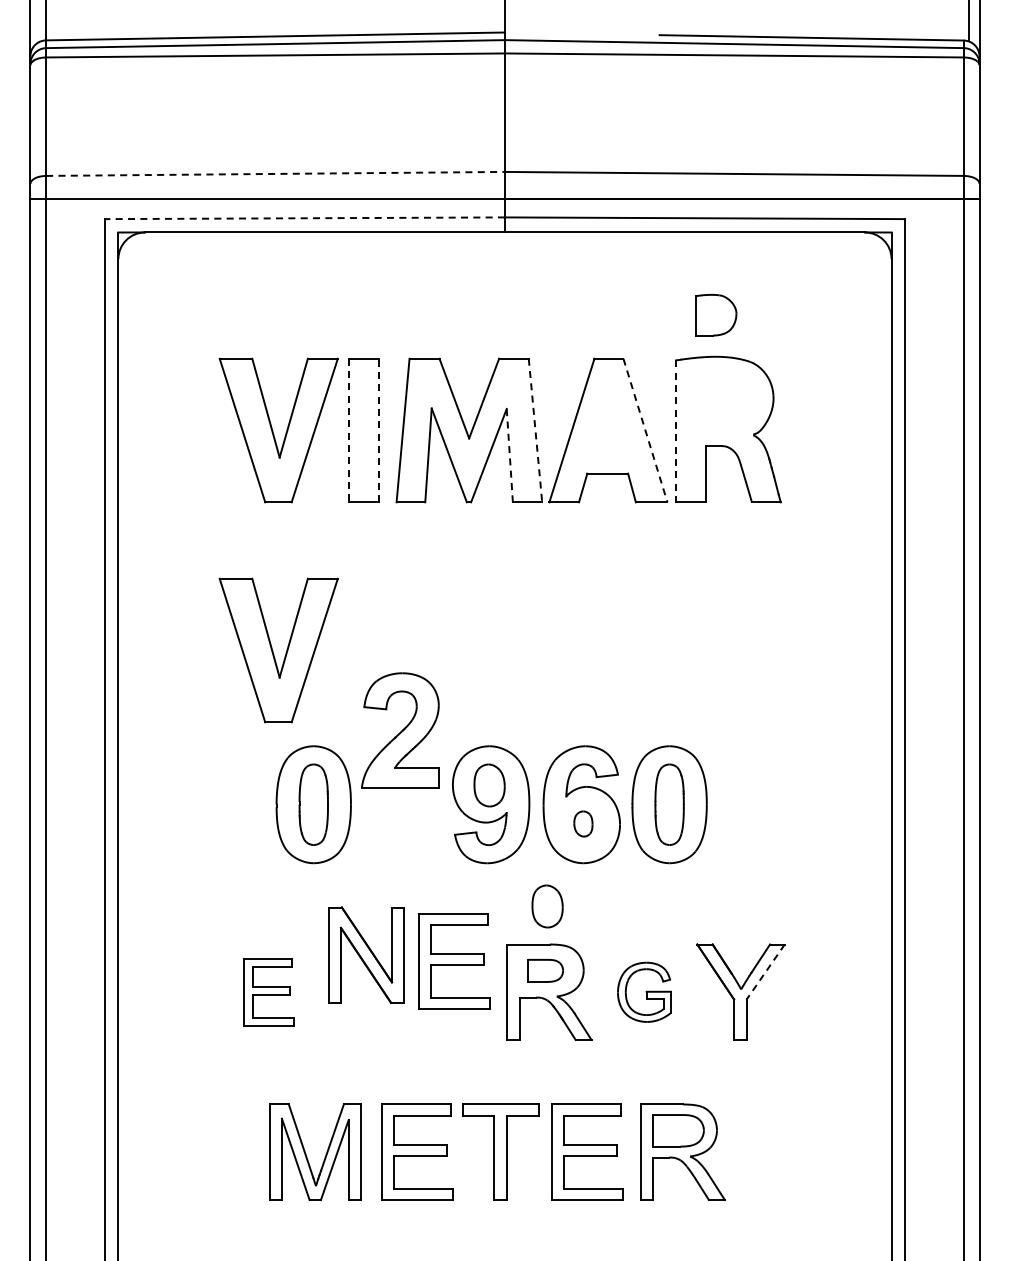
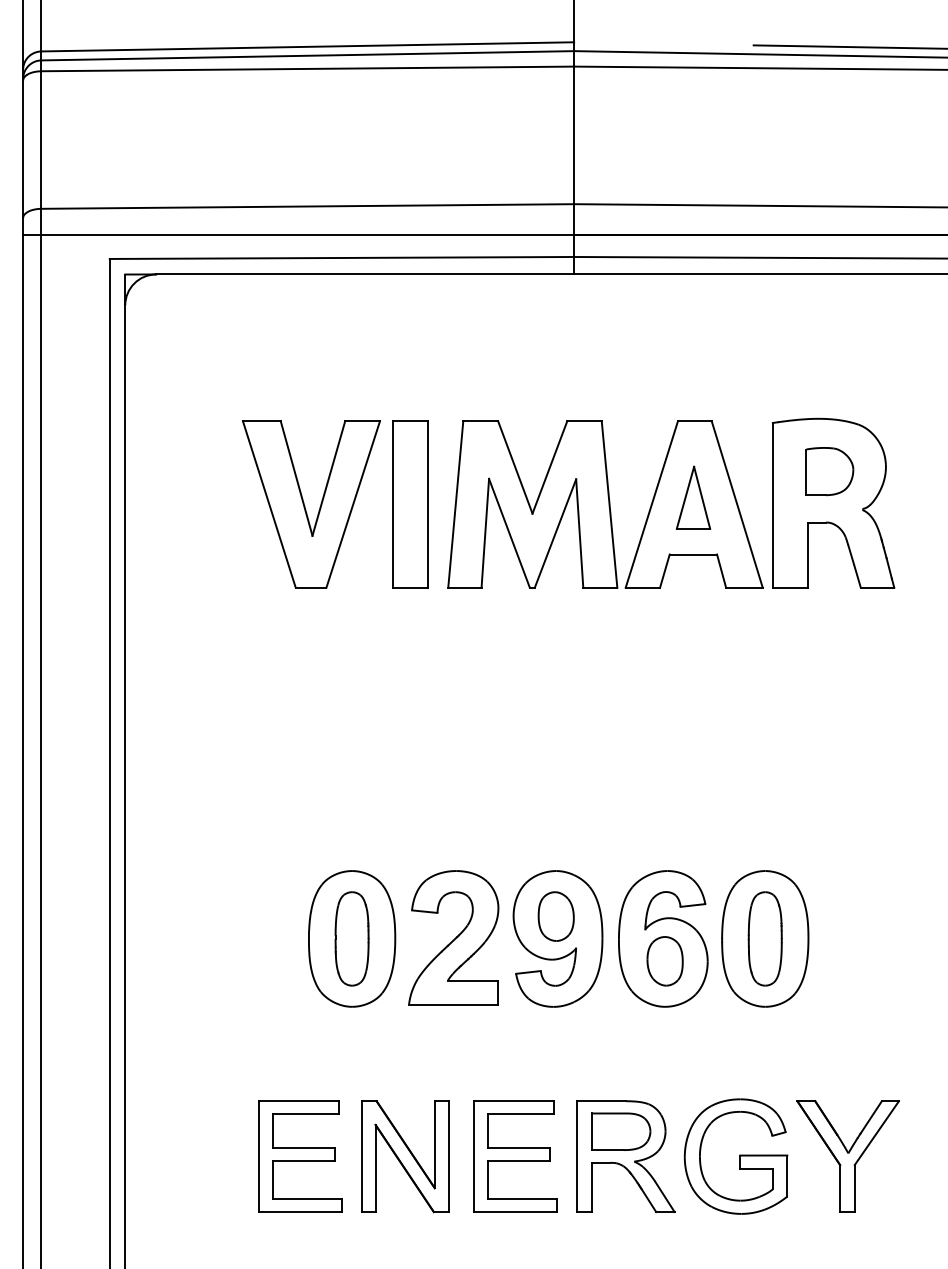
line: (276, 173) -> (308, 205), dashed -> solid
line: (305, 218) -> (342, 258), dashed -> solid
part: (716, 315) -> (830, 471), moved
part: (607, 424) -> (693, 497), added
line: (348, 430) -> (392, 504), dashed -> solid
line: (378, 430) -> (427, 504), dashed -> solid
line: (535, 431) -> (609, 505), dashed -> solid
line: (645, 431) -> (737, 505), dashed -> solid
line: (676, 431) -> (773, 505), dashed -> solid
line: (509, 455) -> (579, 533), dashed -> solid
part: (278, 650) -> (311, 759), removed
part: (400, 730) -> (453, 937), moved
part: (583, 823) -> (665, 960), size x1.67
part: (547, 906) -> (623, 1057), removed
part: (366, 954) -> (405, 1155), moved
part: (454, 961) -> (515, 1156), moved
part: (545, 970) -> (621, 1131), size x1.43
line: (765, 972) -> (876, 1133), dashed -> solid
part: (268, 992) -> (299, 1156), size x1.43
part: (644, 992) -> (736, 1156), size x1.67

